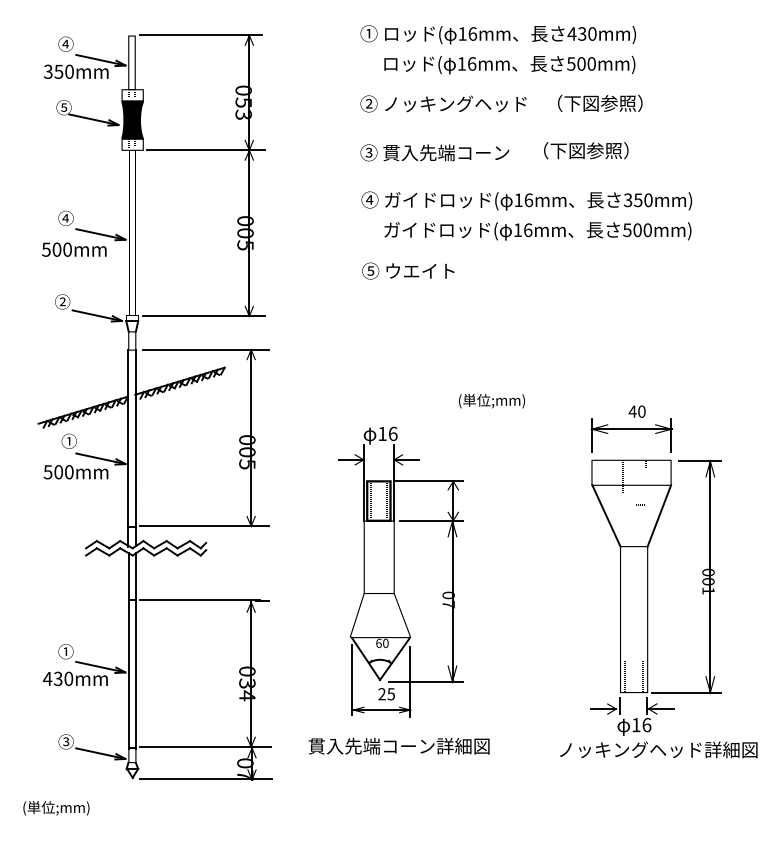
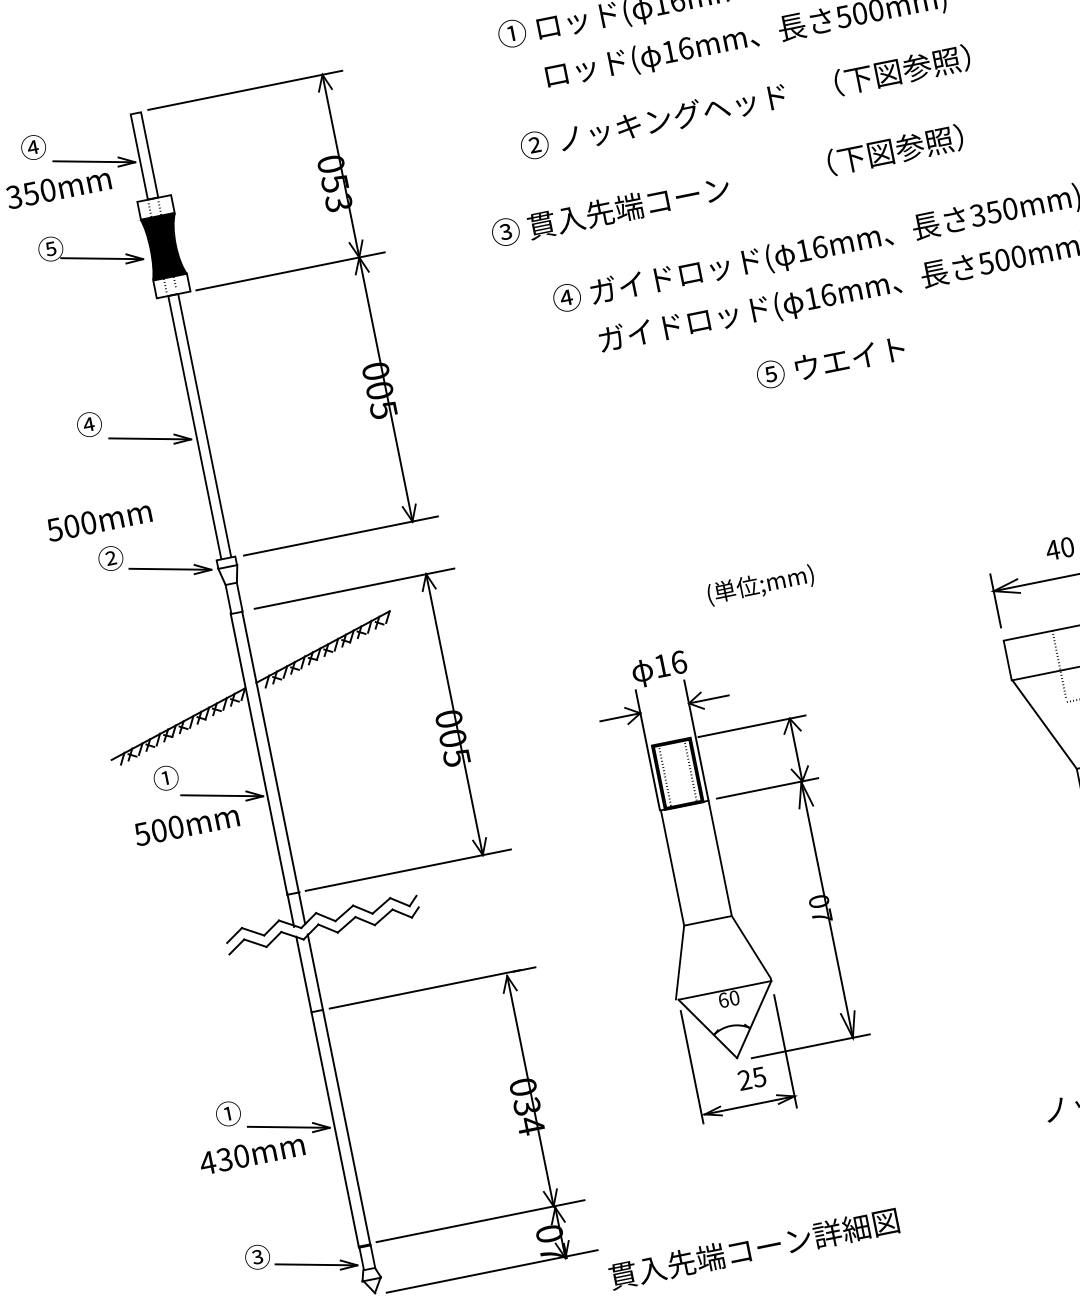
text: (434, 152) -> (609, 210), moved
text: (74, 249) -> (99, 520), moved
text: (408, 270) -> (830, 361), moved
text: (491, 401) -> (760, 585), moved
text: (398, 745) -> (752, 1247), moved

